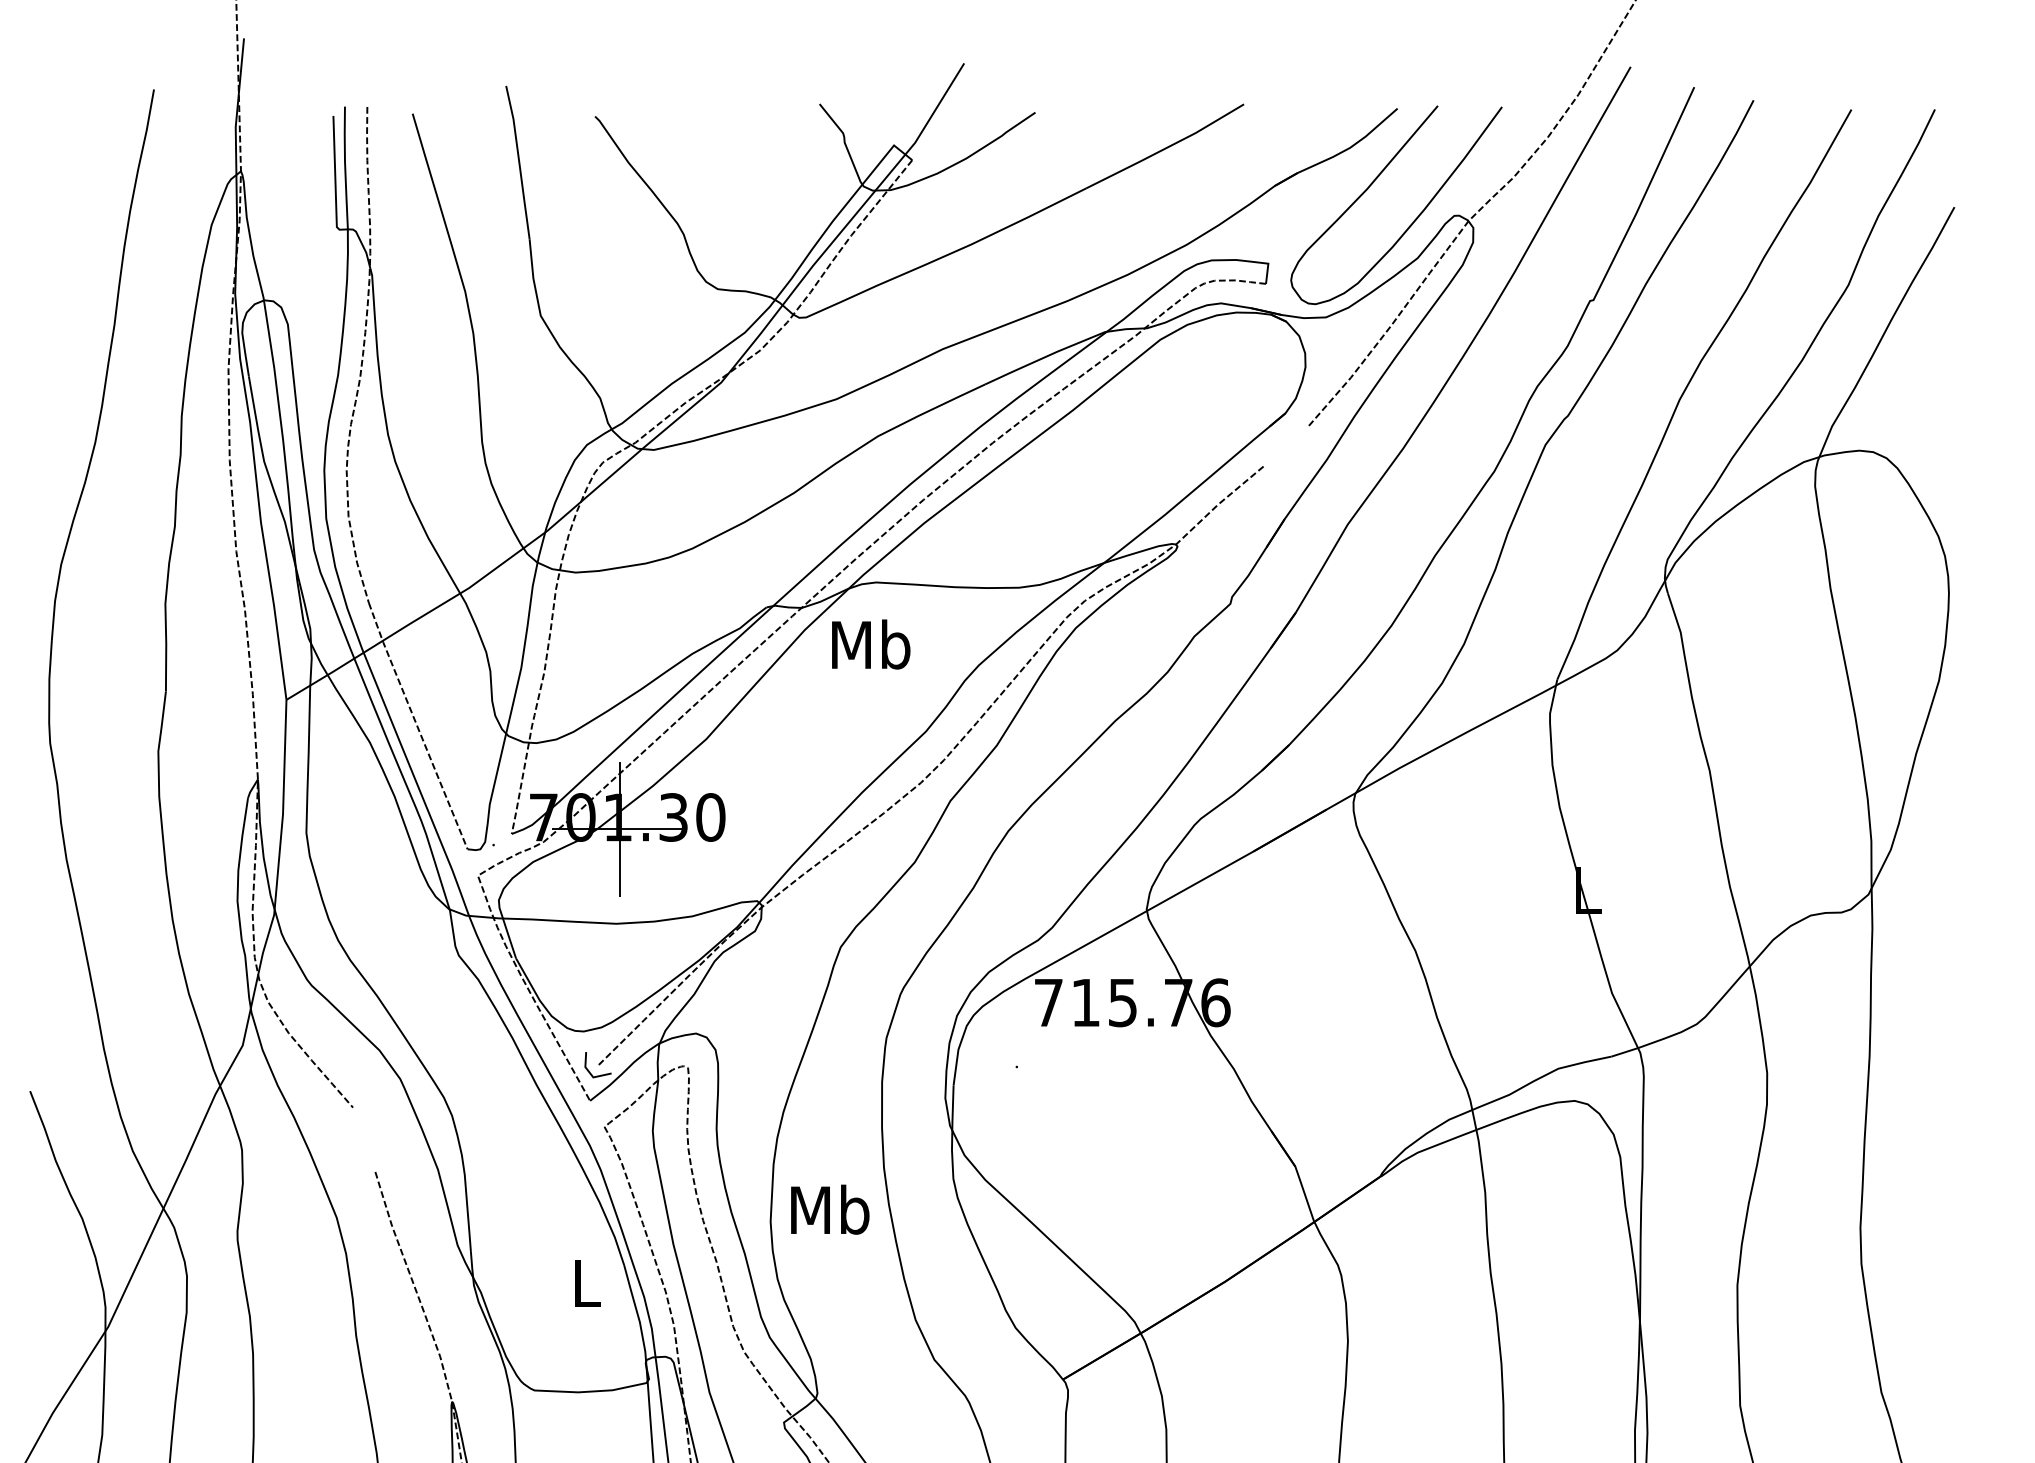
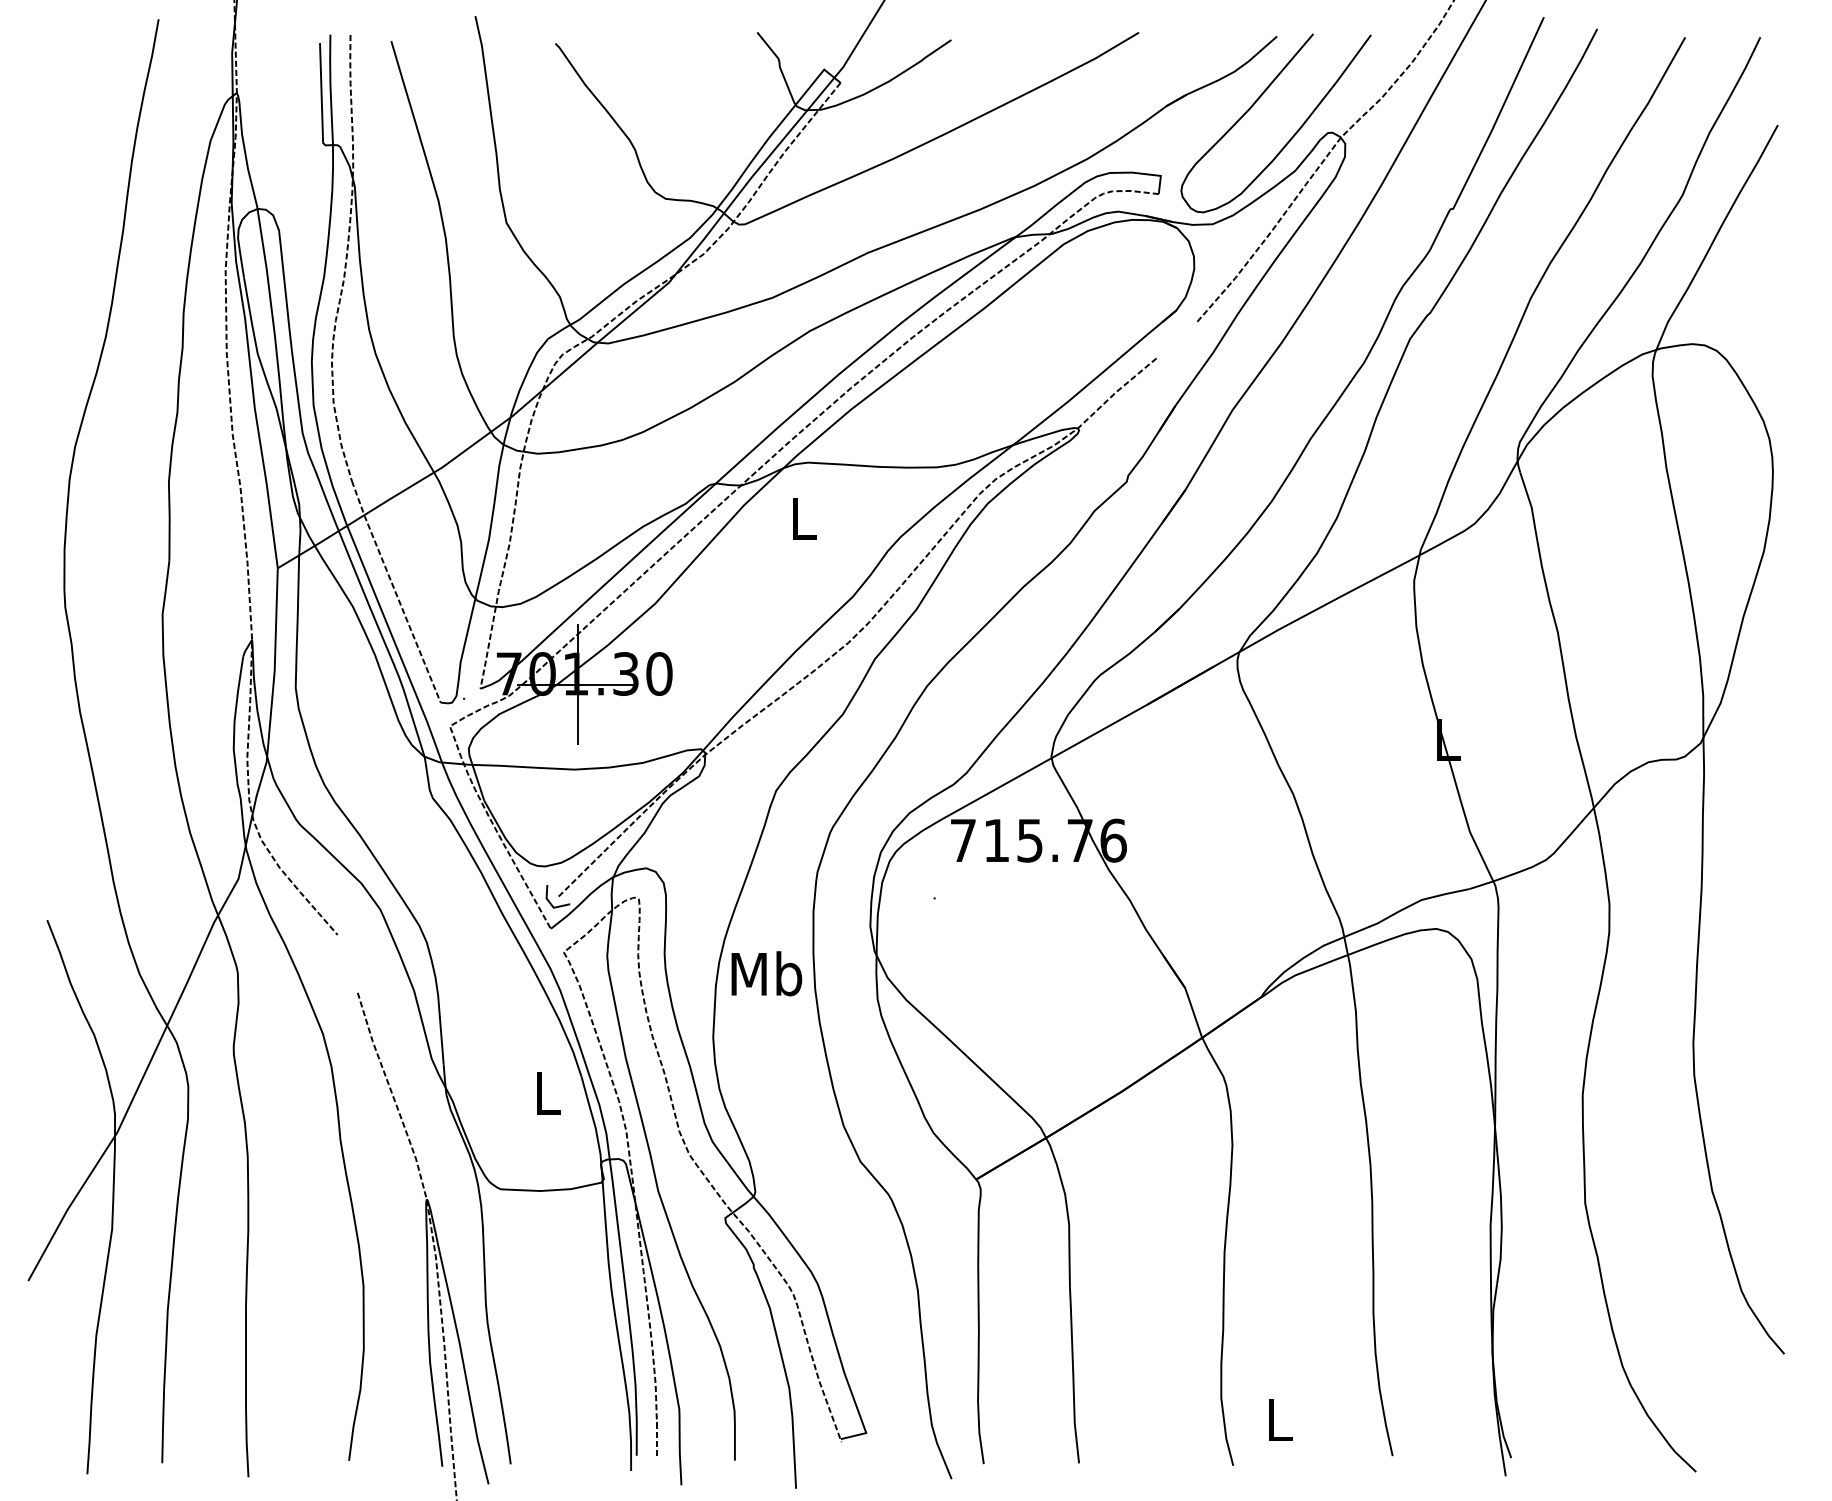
text: (871, 644) -> (803, 518), Mb -> L
text: (829, 1209) -> (766, 973), moved

